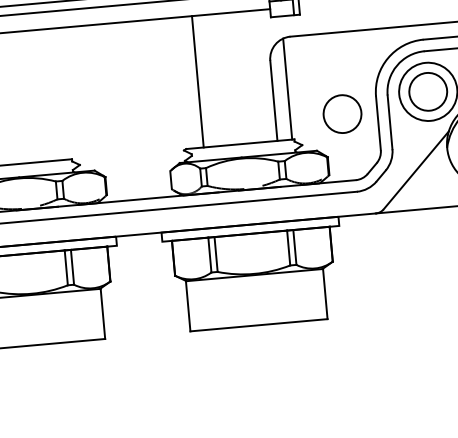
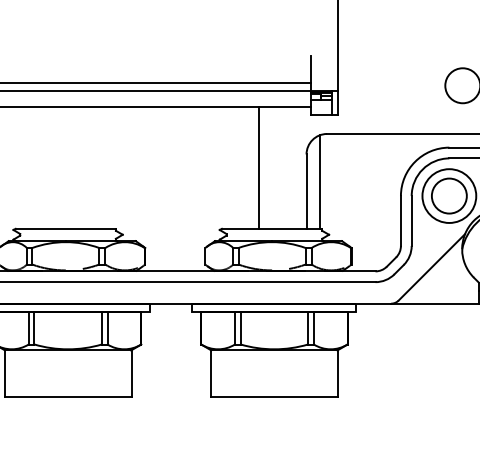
line: (198, 81) -> (259, 167), moved
circle: (342, 114) -> (368, 209), removed

